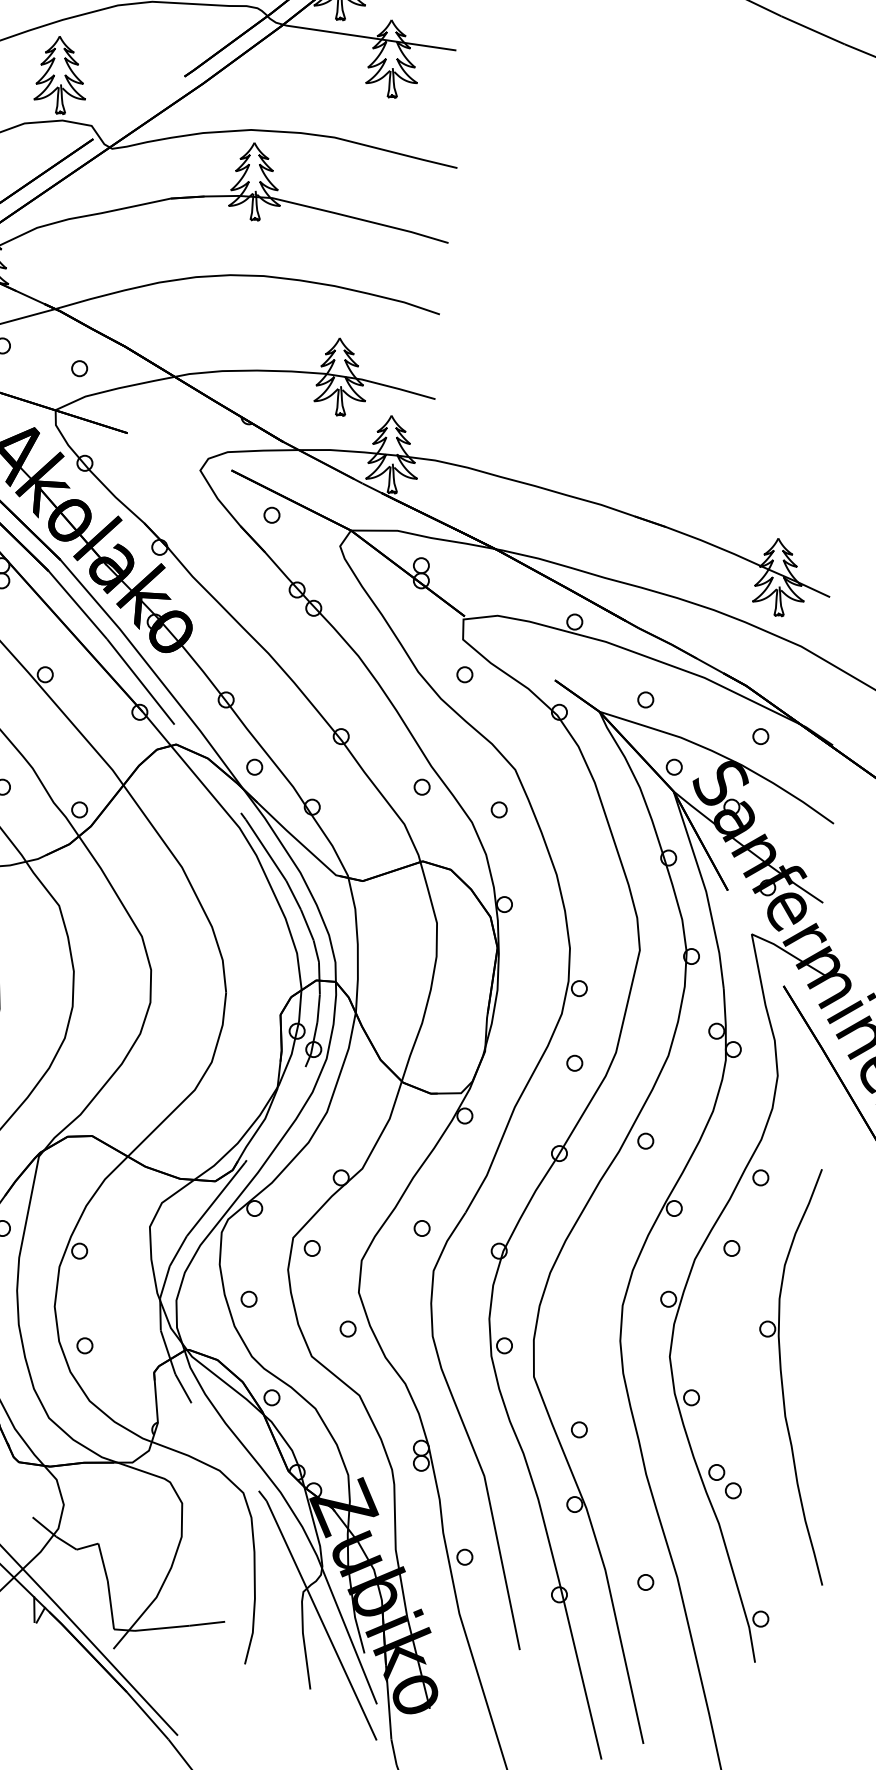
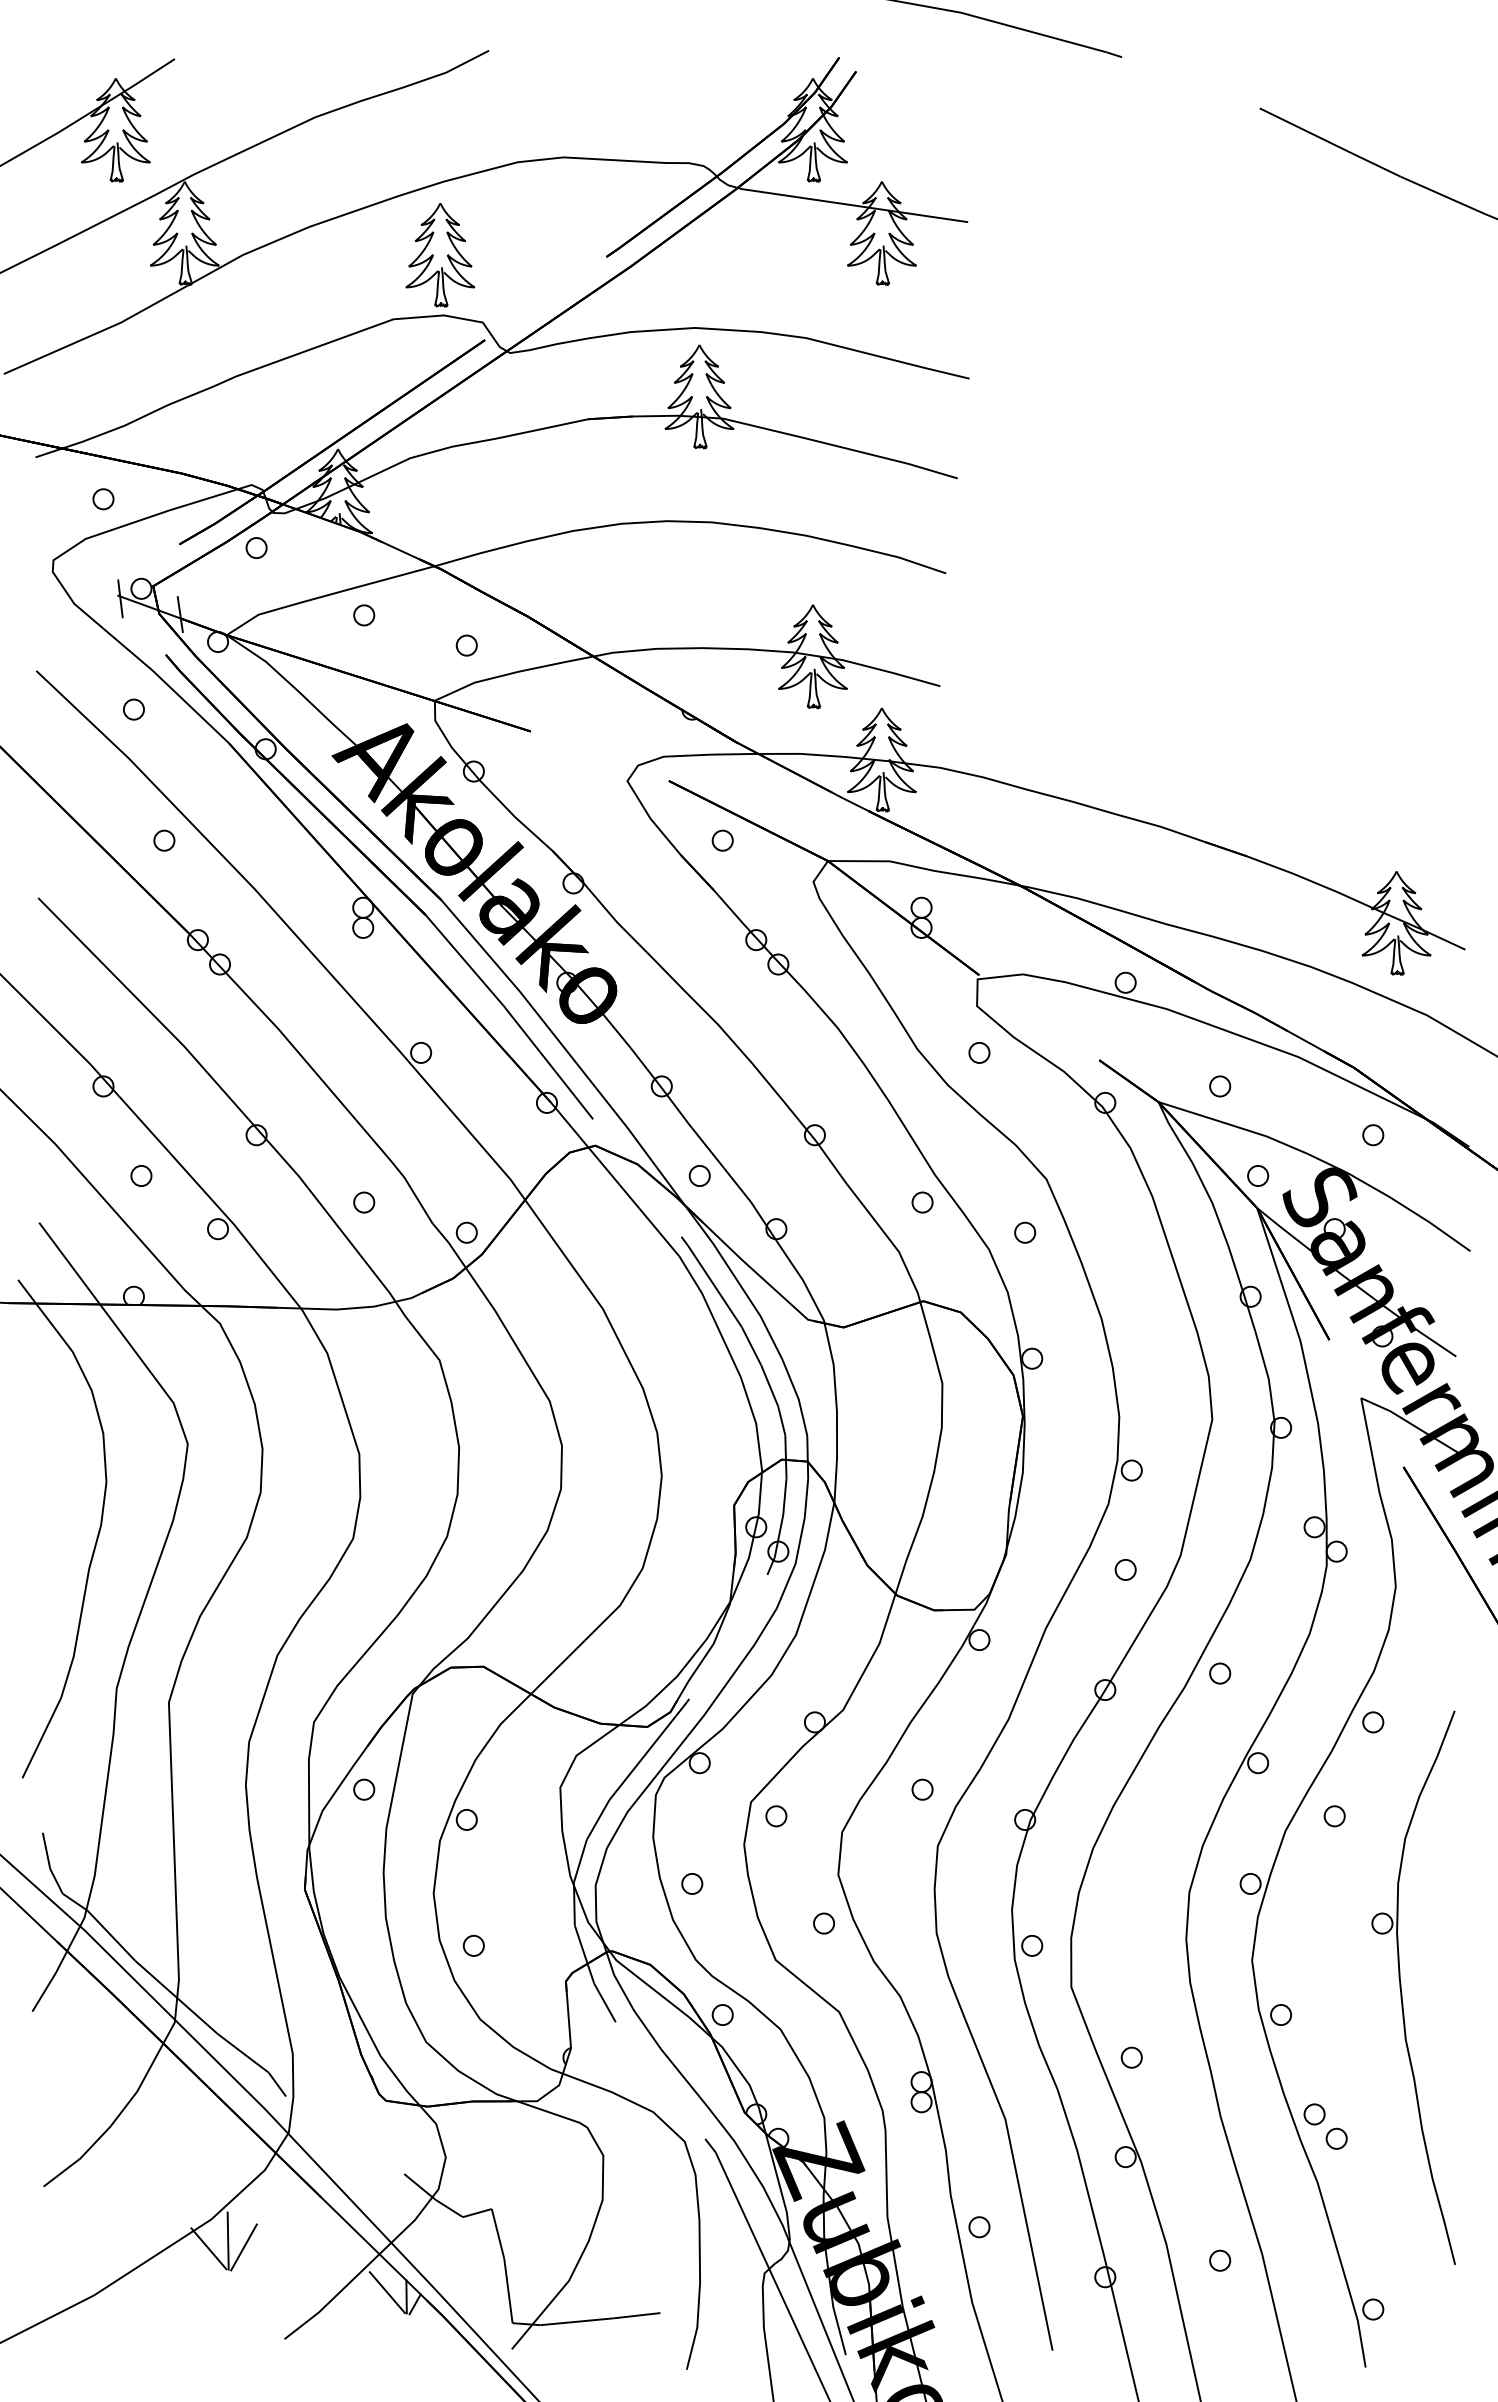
line: (19, 1606) -> (386, 2292), added

